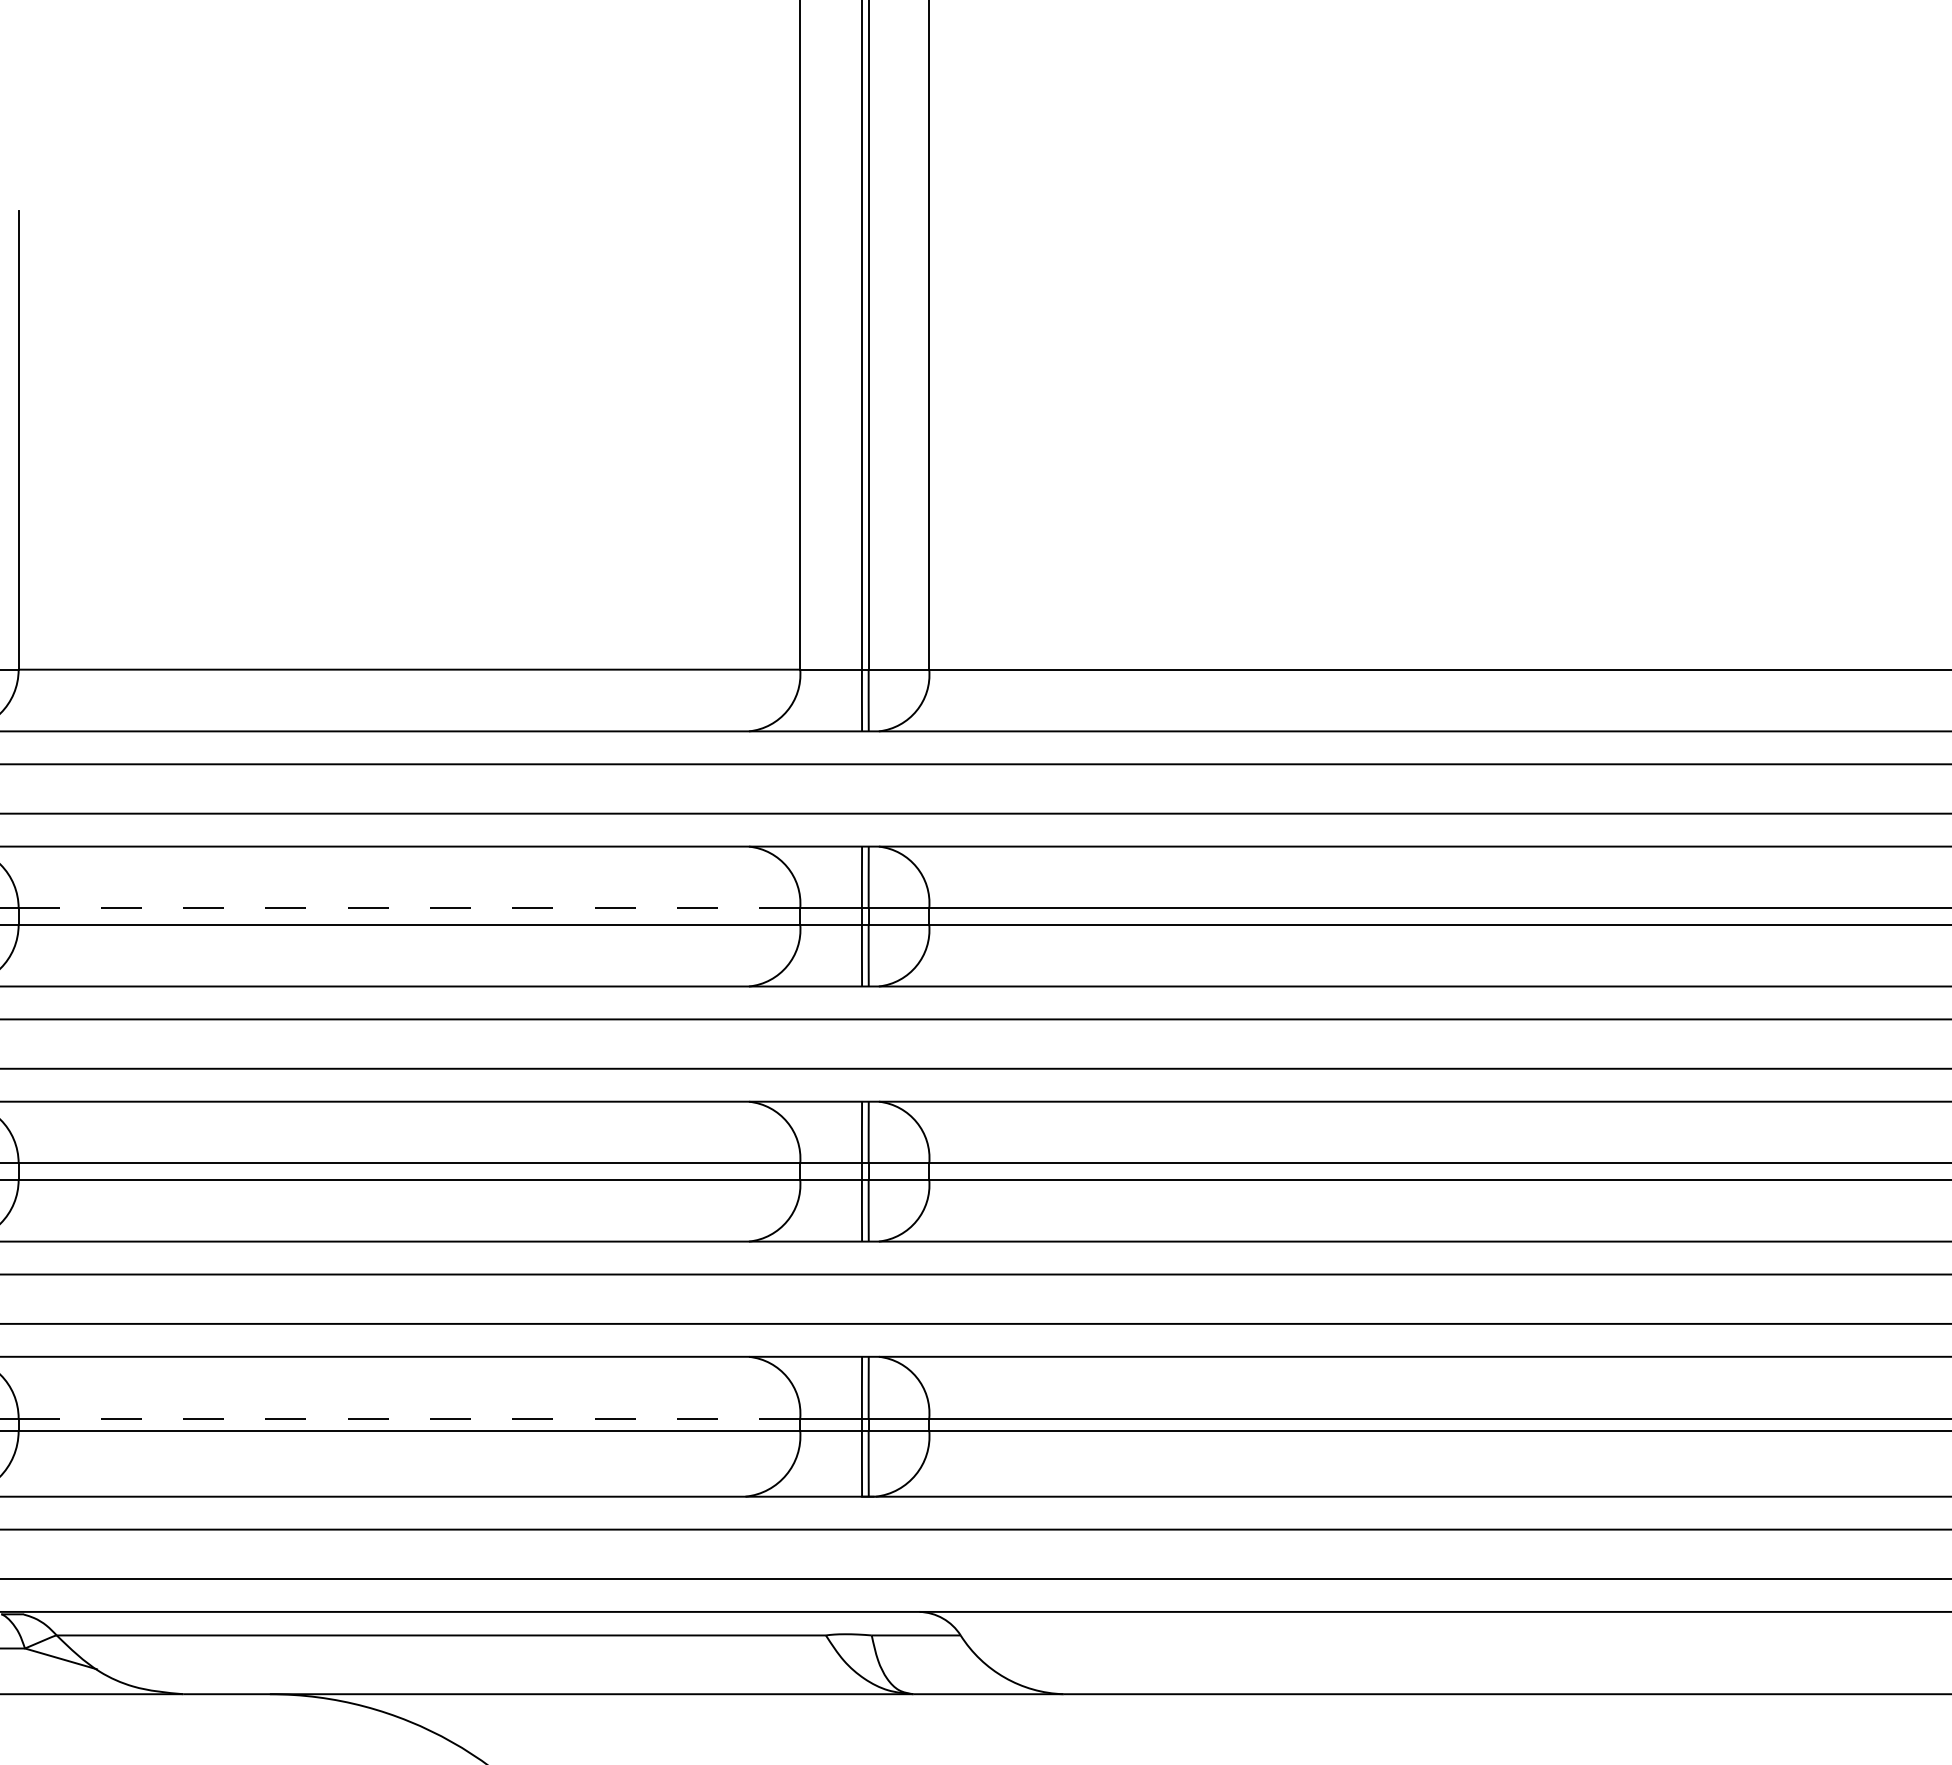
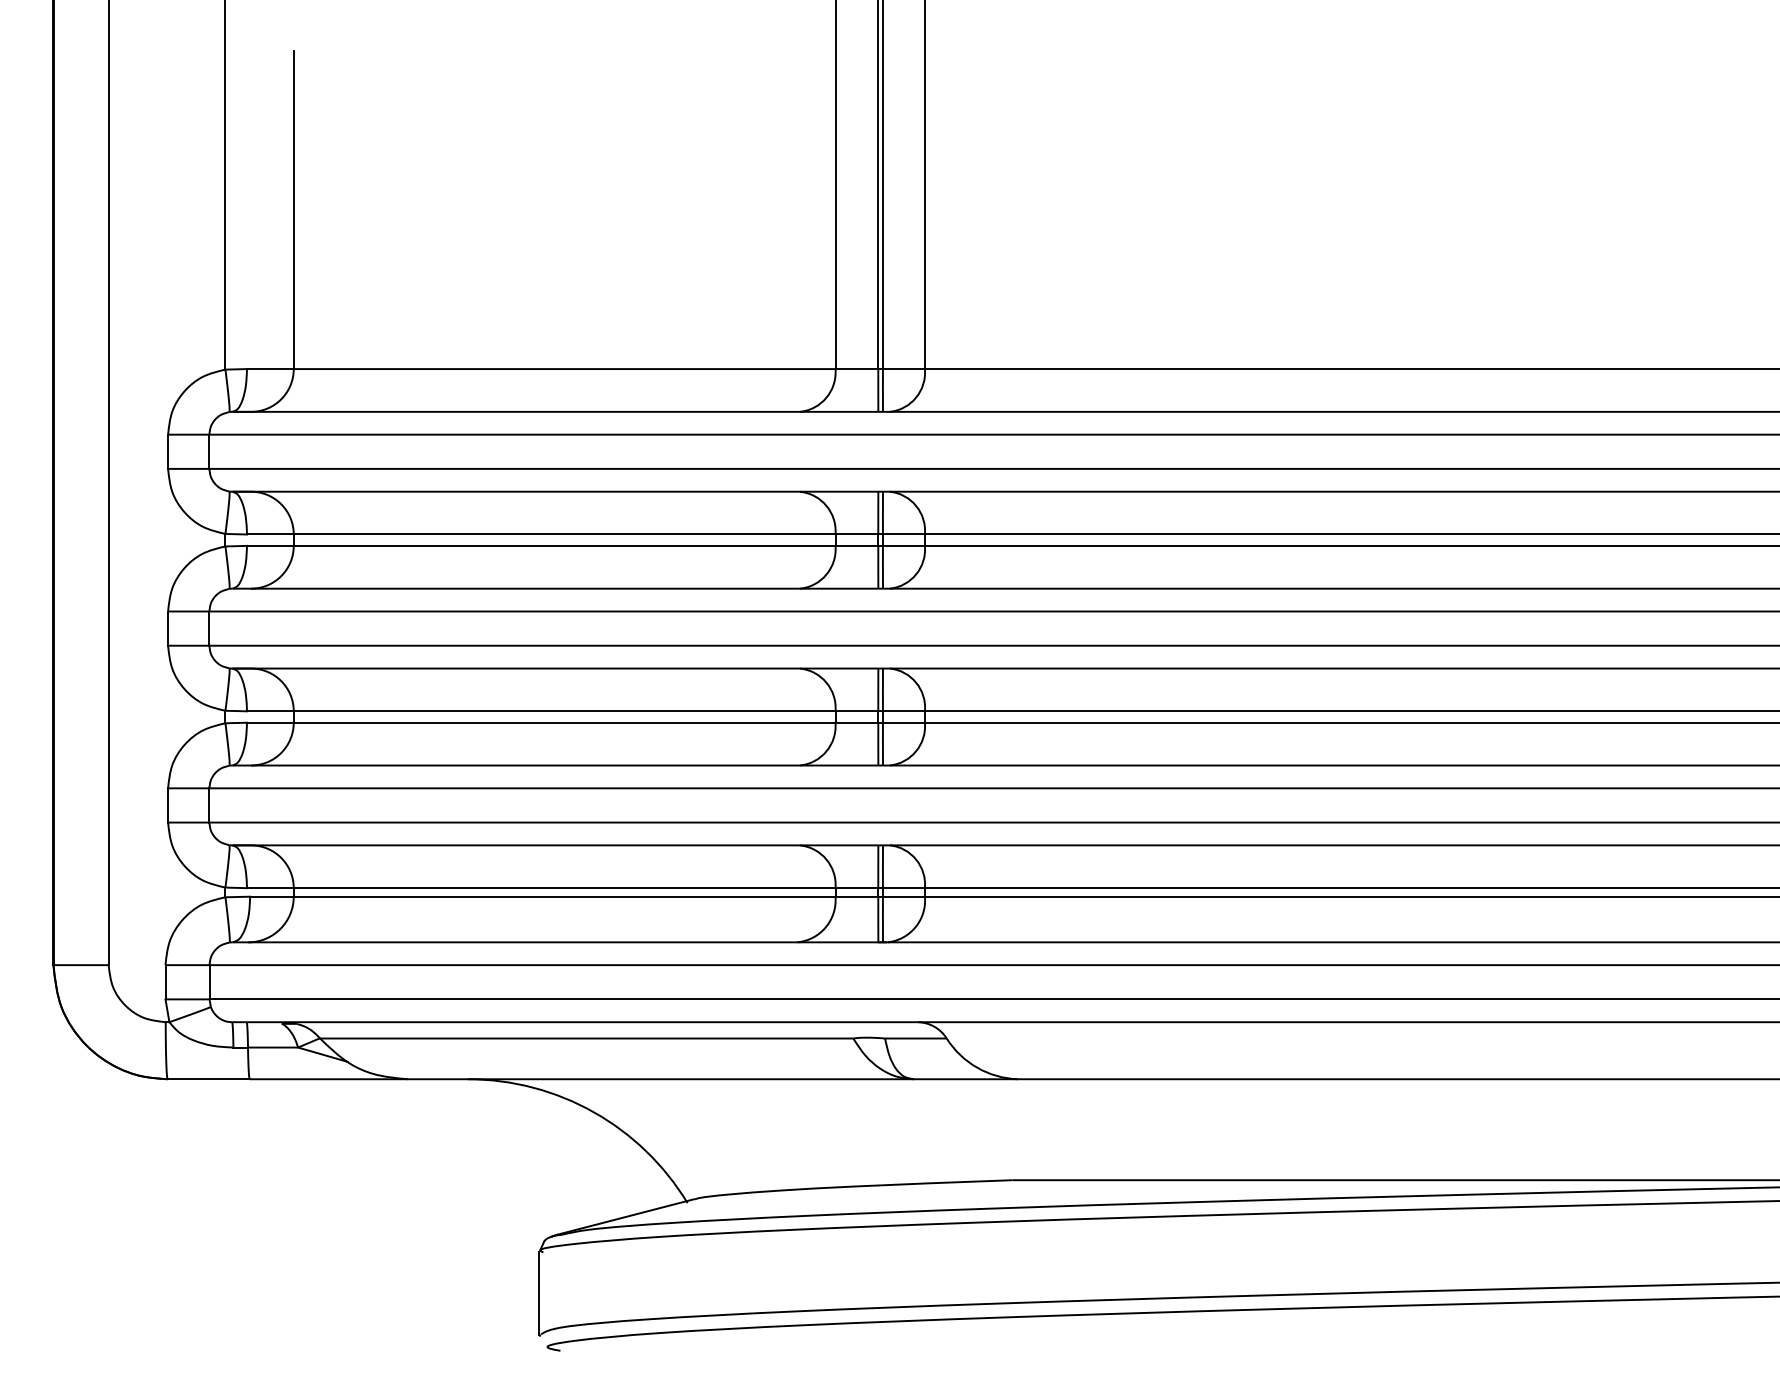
line: (409, 908) -> (564, 534), dashed -> solid
line: (409, 1419) -> (564, 888), dashed -> solid

